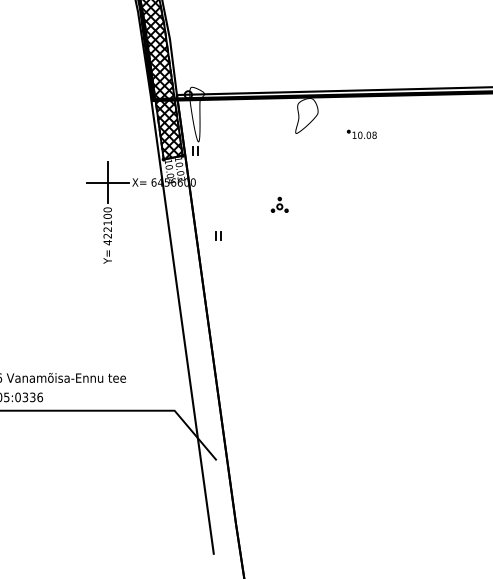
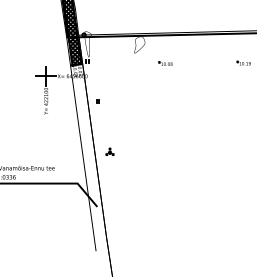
part: (361, 133) -> (165, 63), moved
part: (278, 204) -> (109, 151), moved

